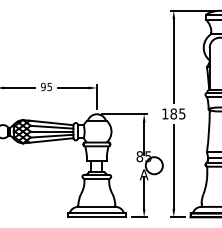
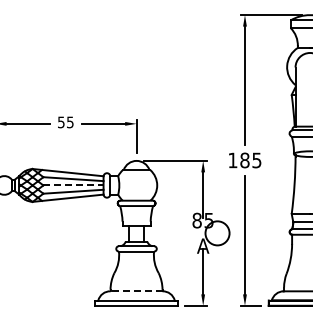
text: (42, 86) -> (60, 121), 95 -> 55
line: (52, 131) -> (73, 185), solid -> dashed
line: (96, 207) -> (136, 291), solid -> dashed

